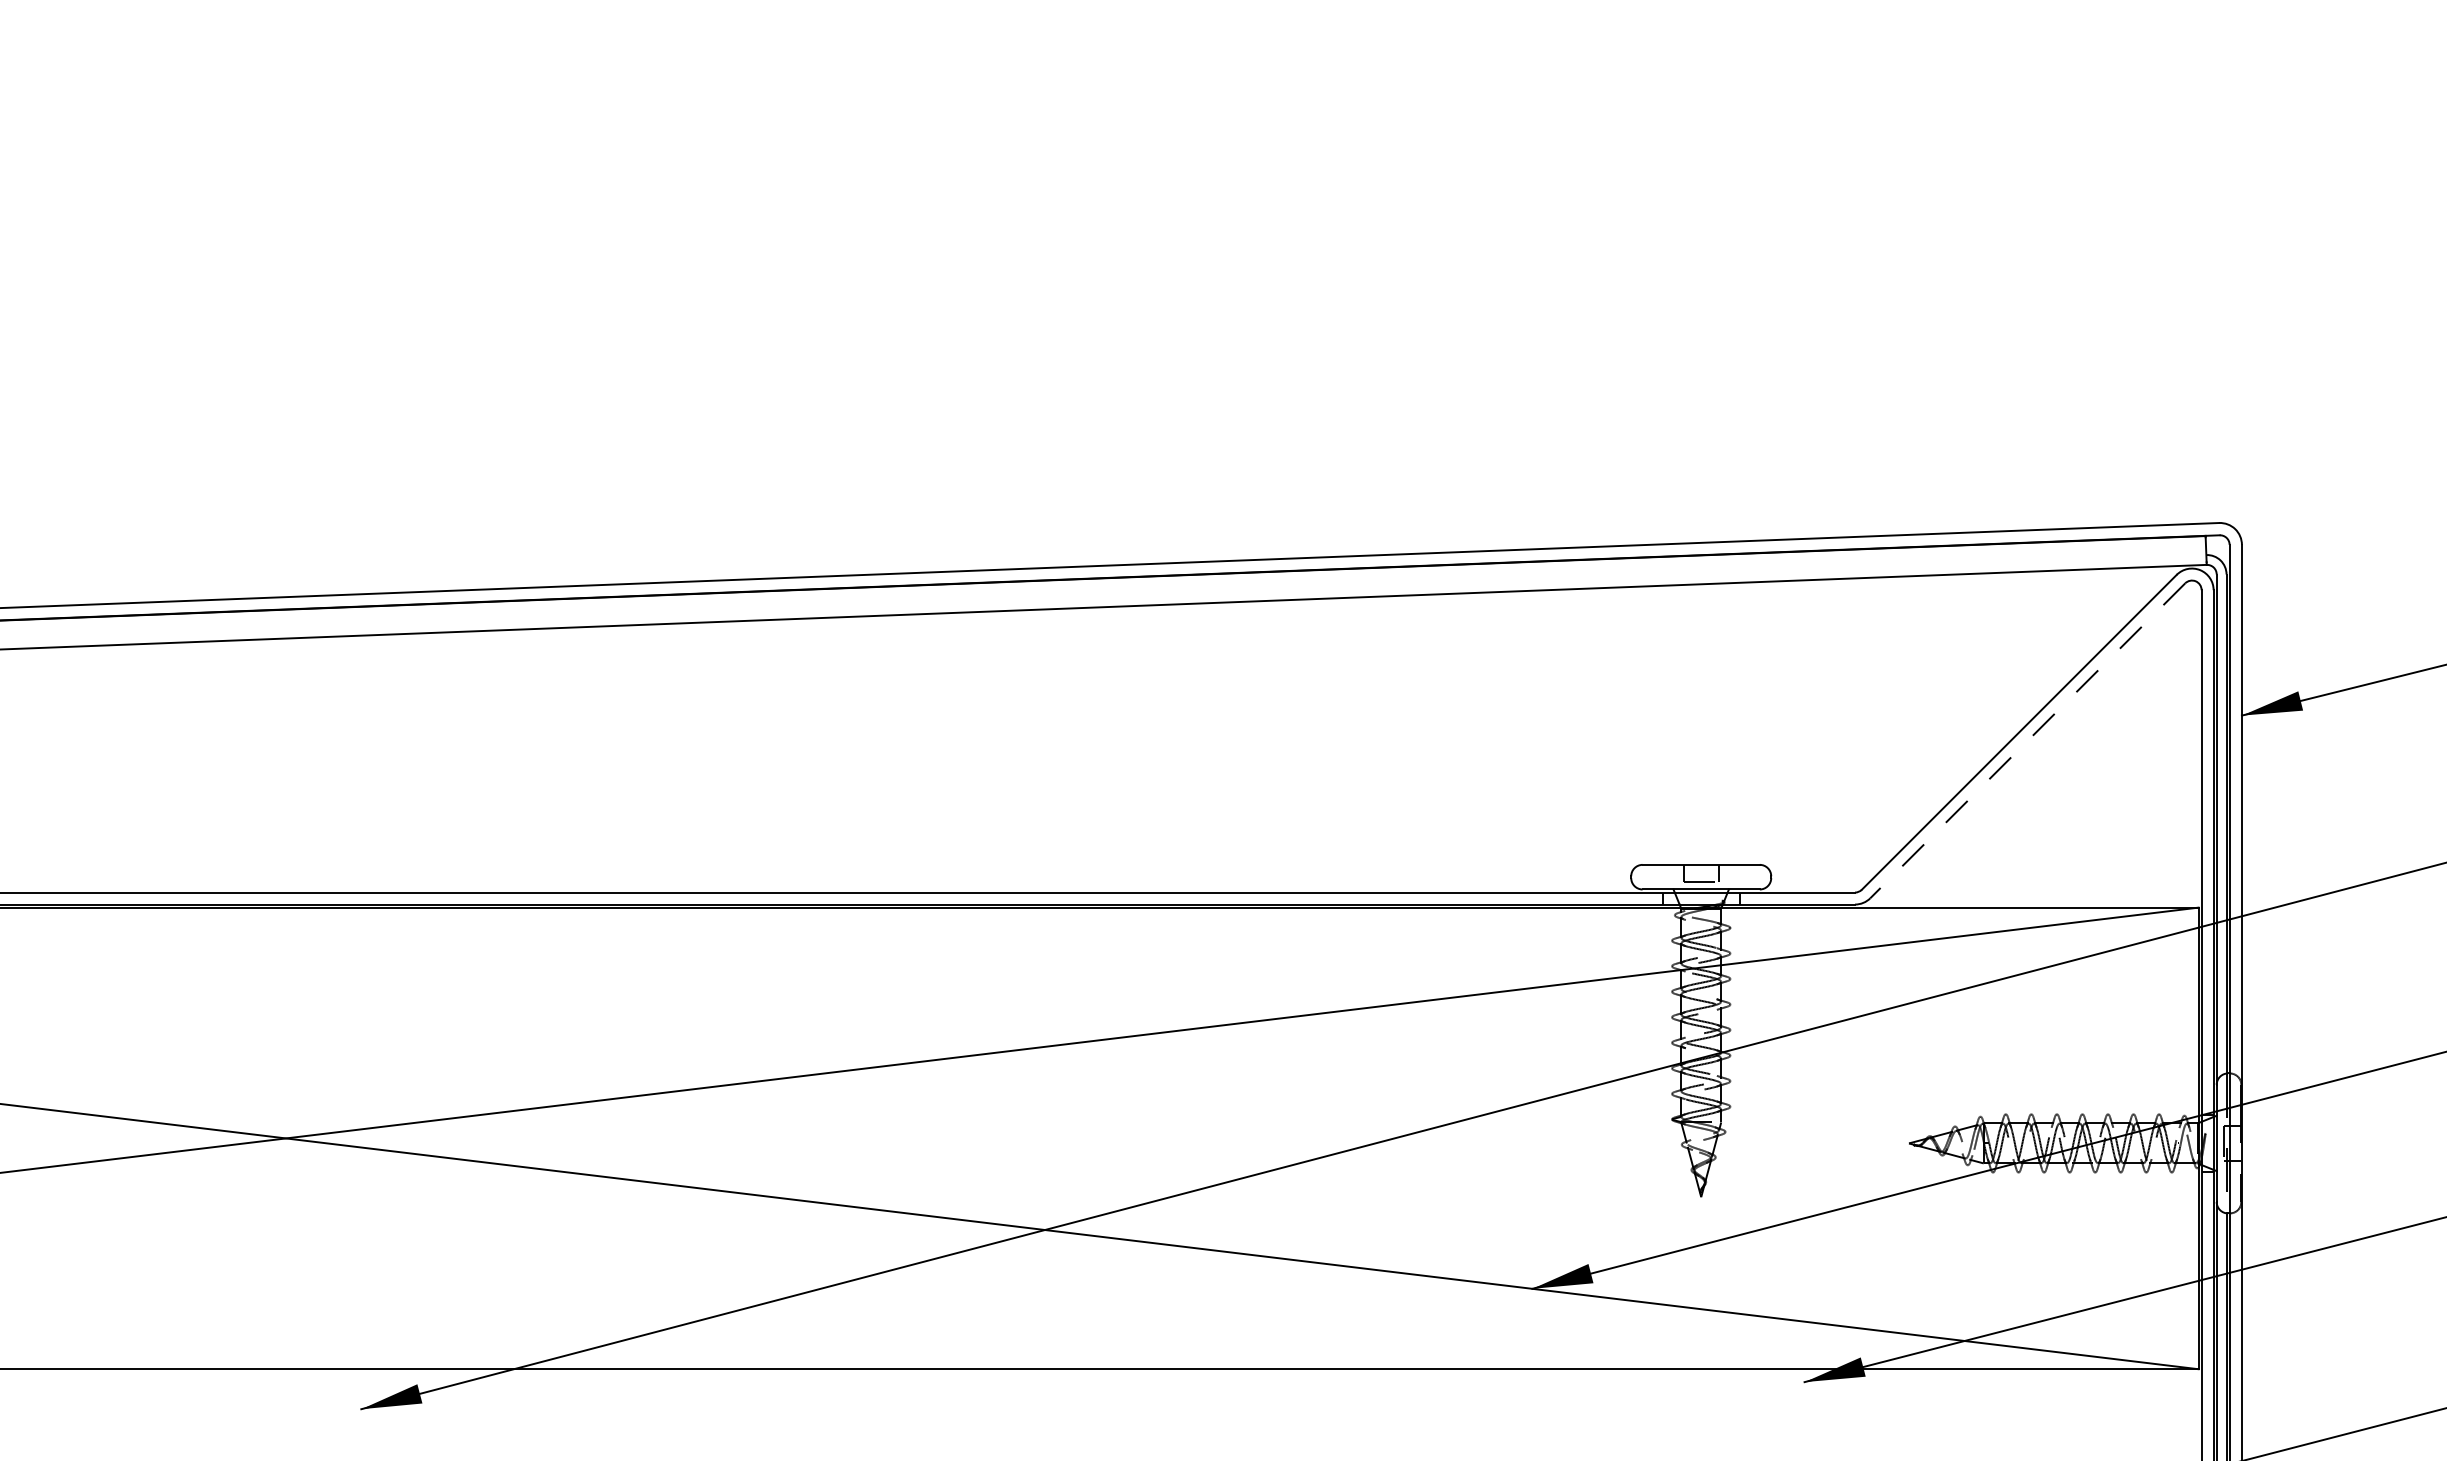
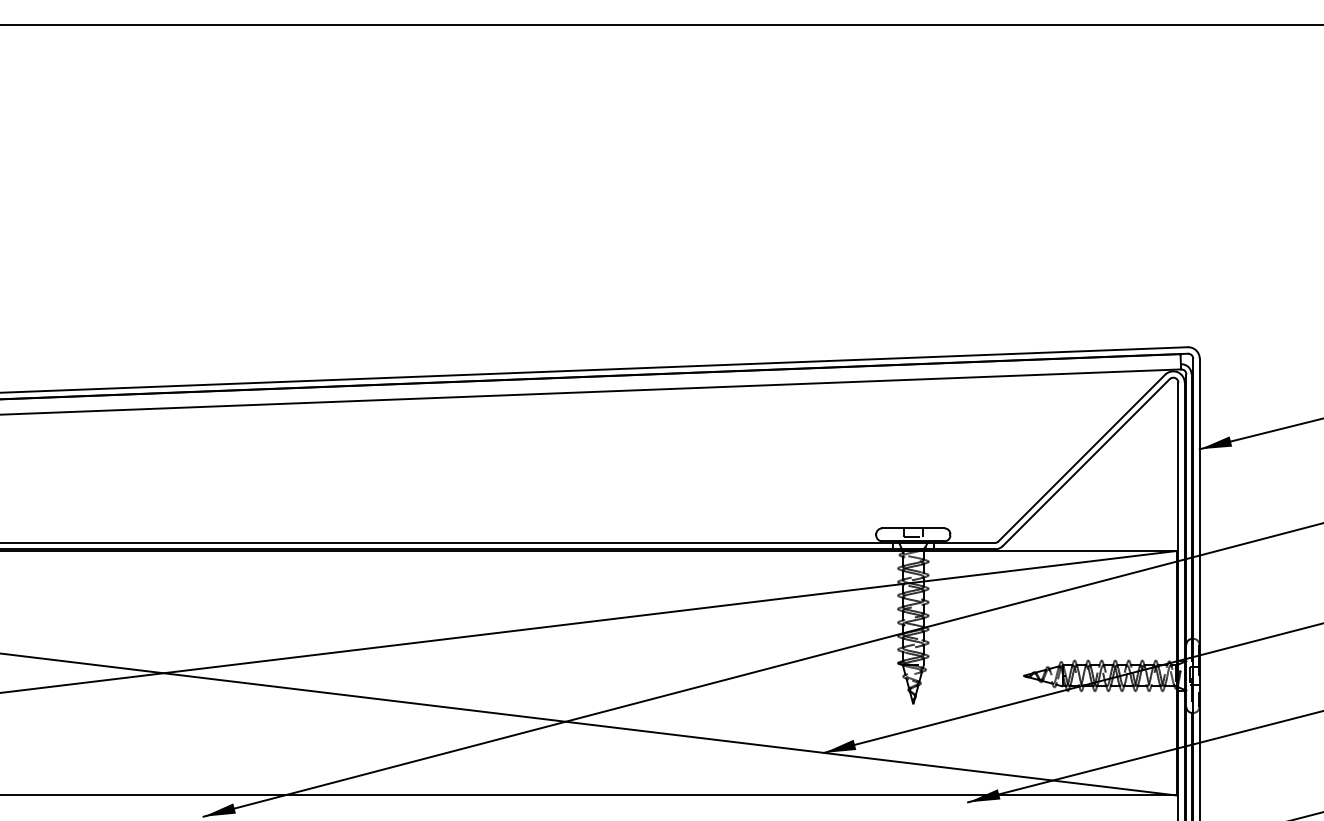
line: (2028, 740) -> (1086, 462), dashed -> solid

